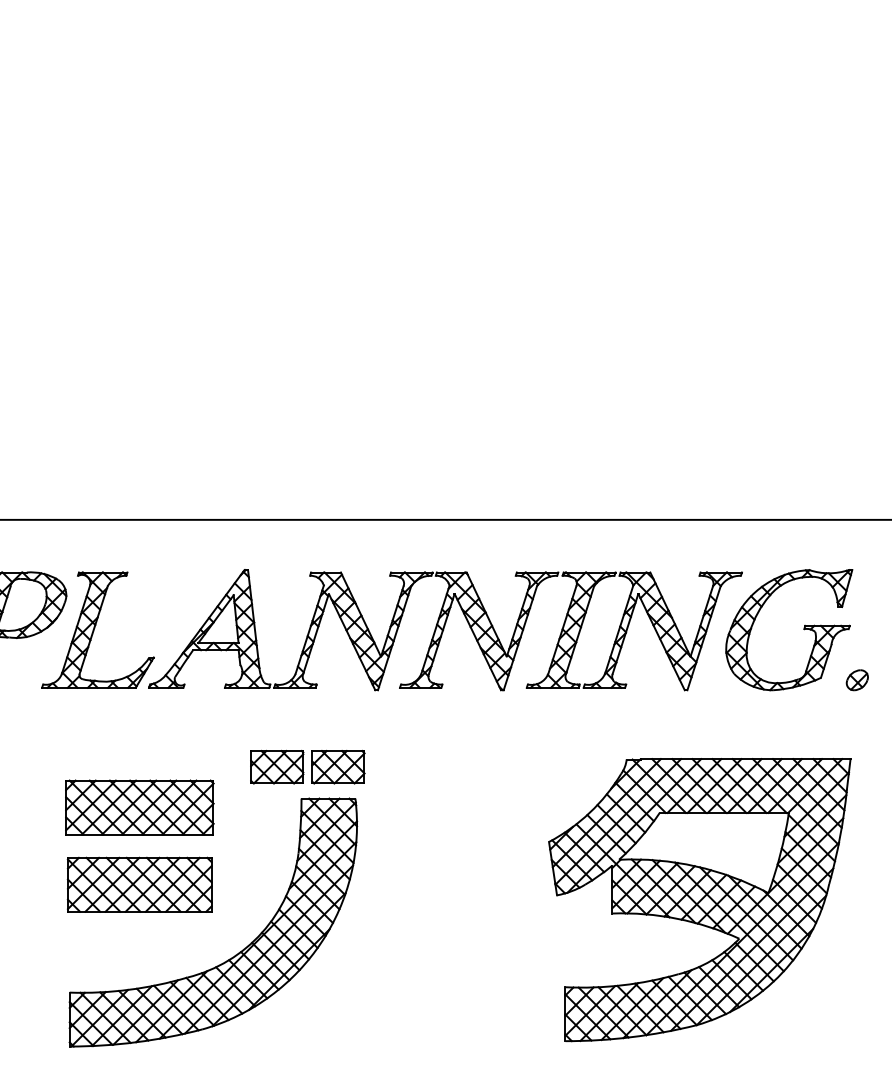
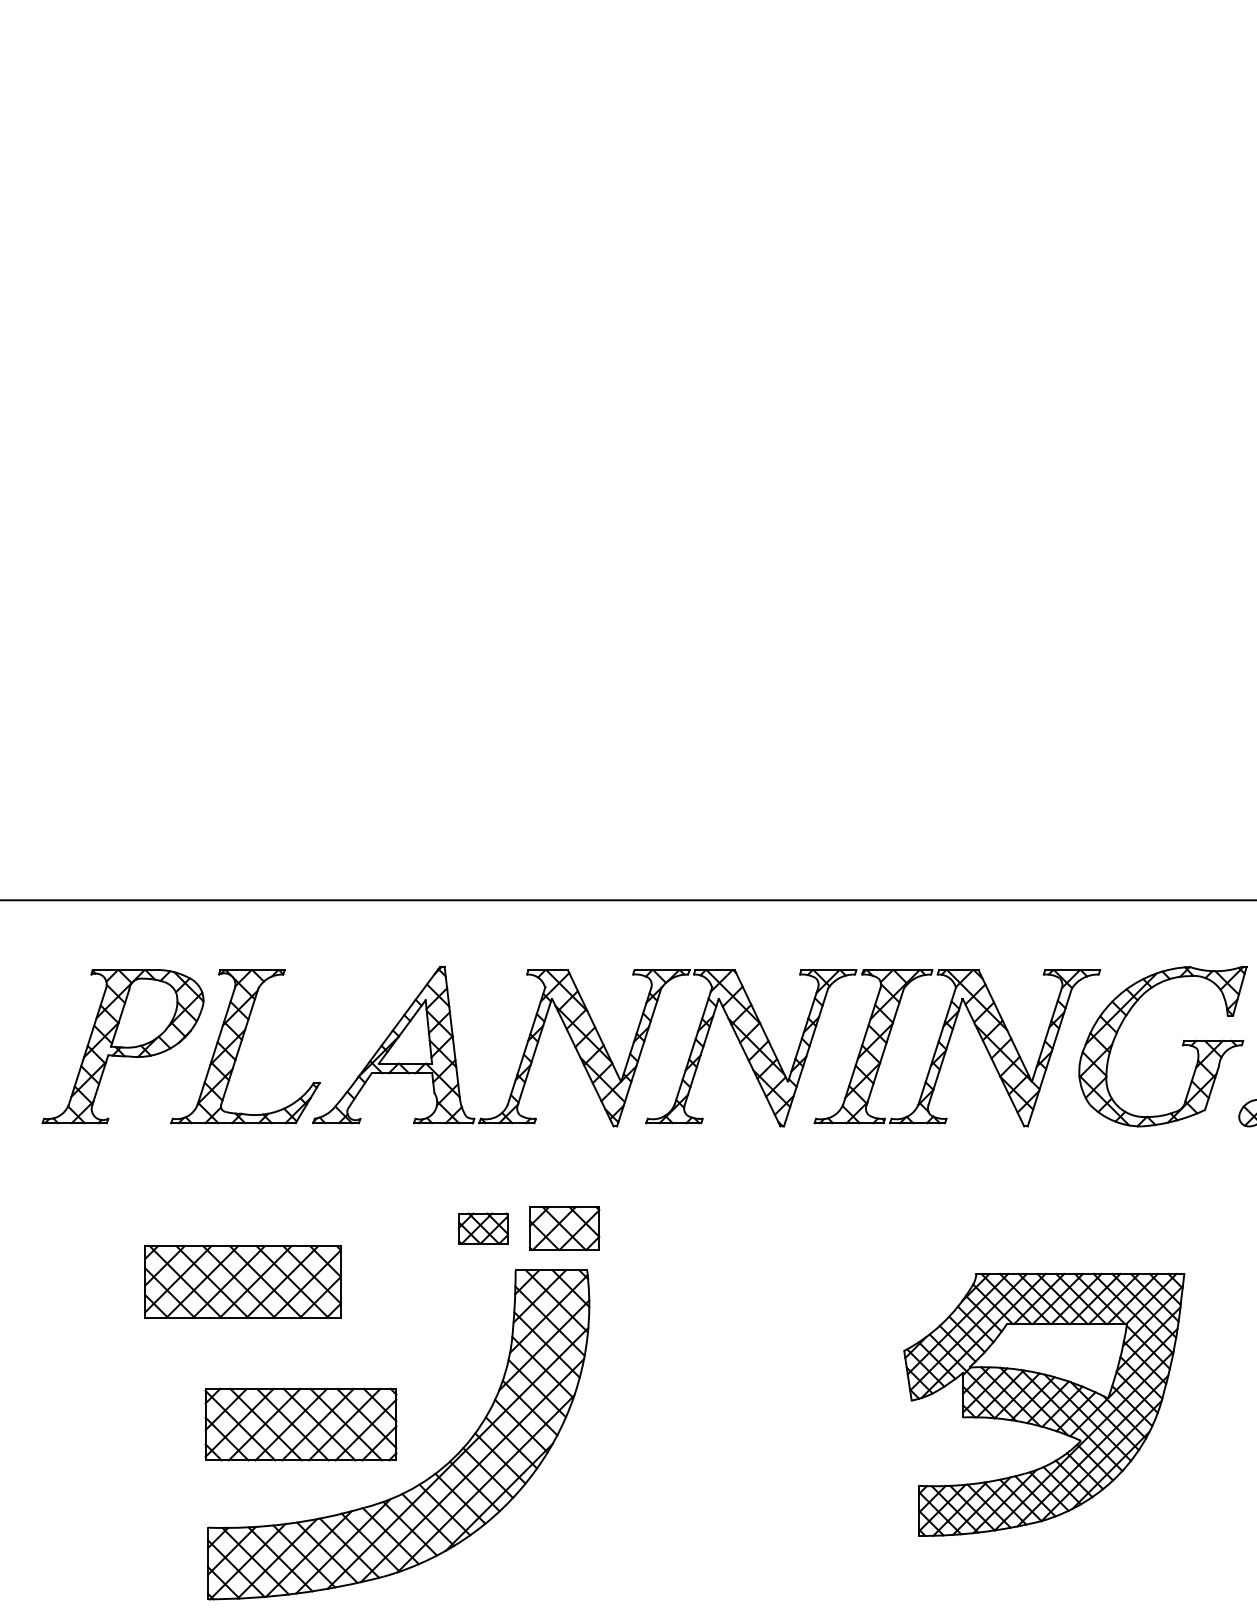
part: (277, 767) -> (483, 1228), size x0.7
part: (139, 807) -> (242, 1281), moved
part: (139, 884) -> (300, 1424), moved
part: (700, 899) -> (1044, 1404), size x0.7

